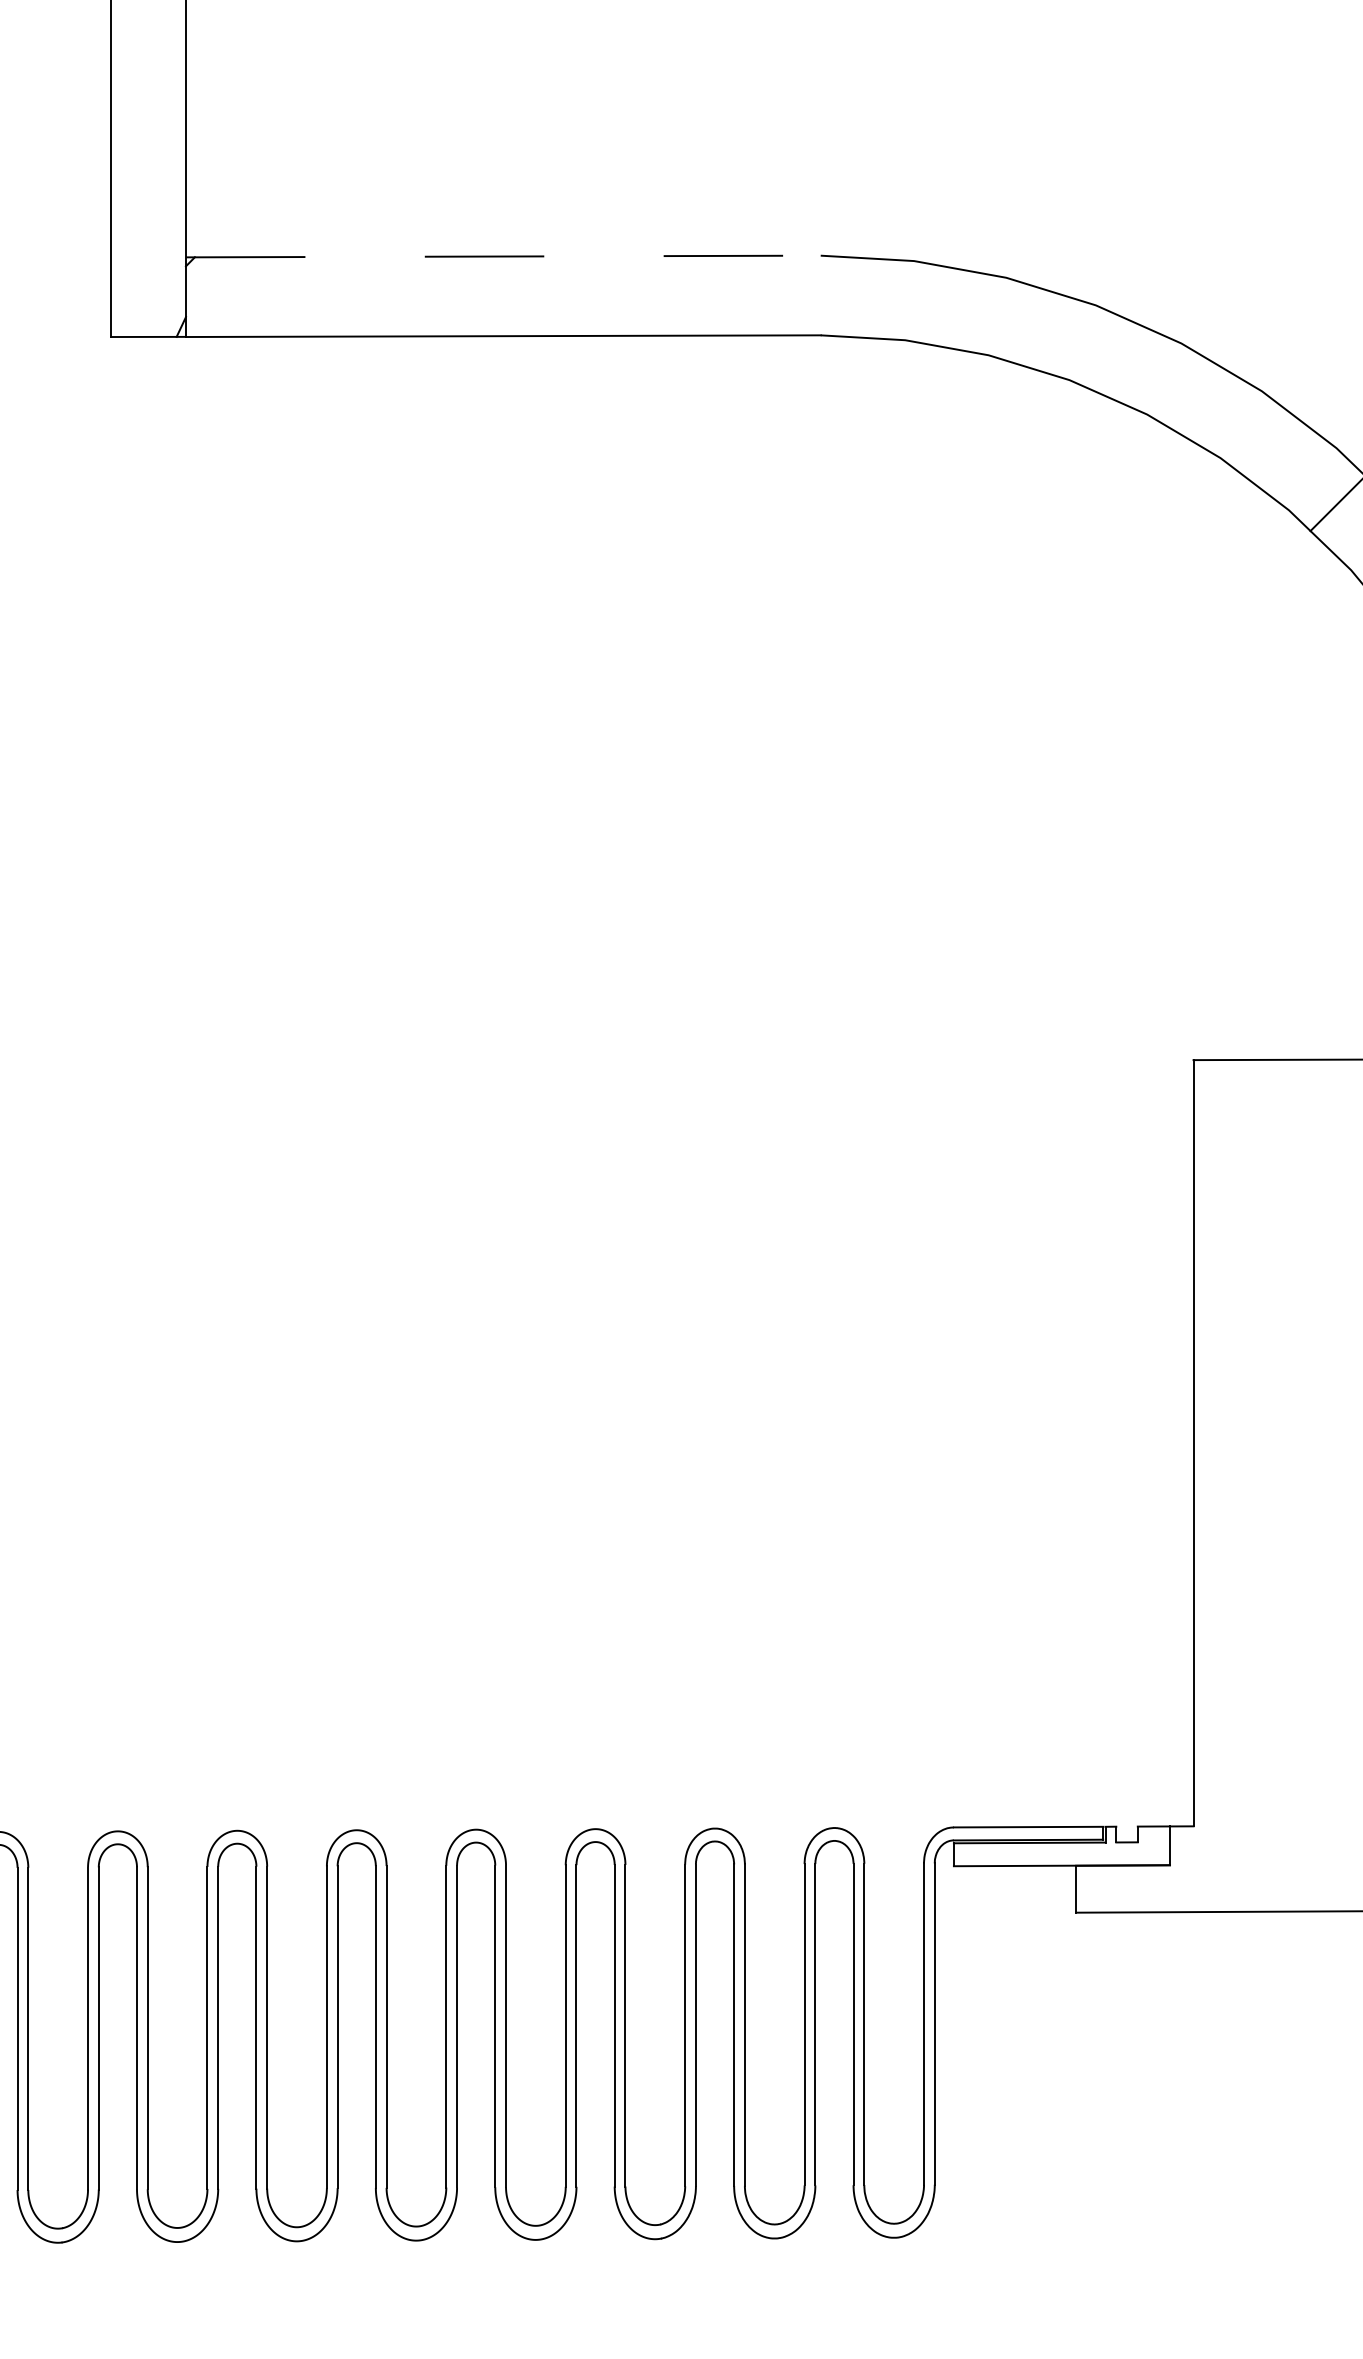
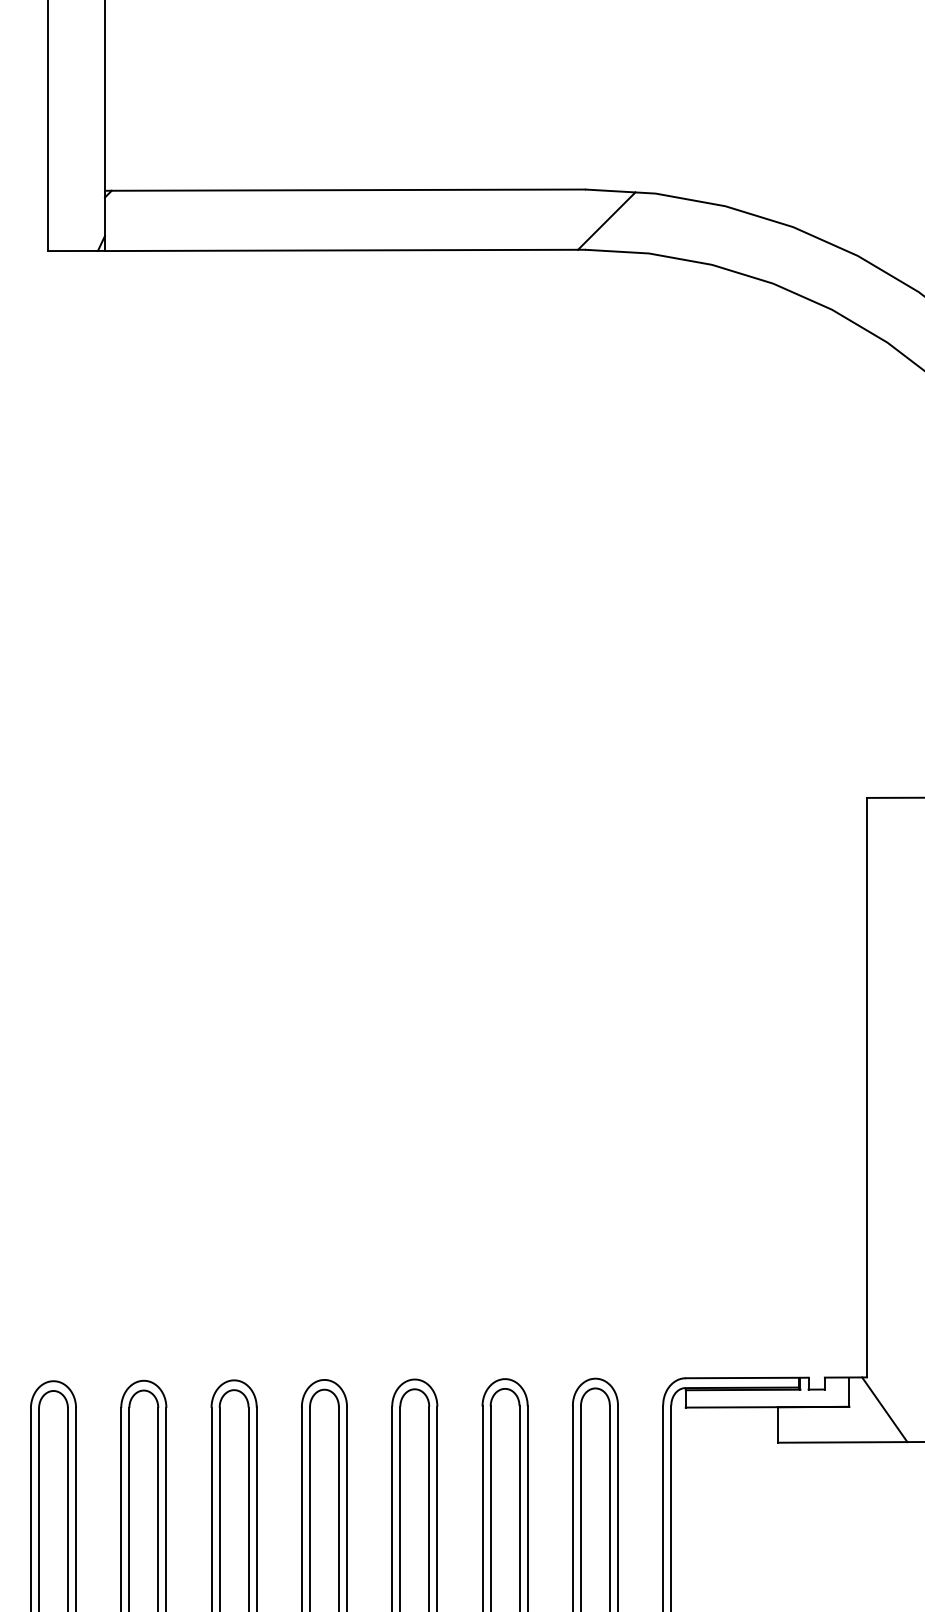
line: (503, 256) -> (345, 190), dashed -> solid
line: (849, 297) -> (606, 221), added
line: (1216, 1868) -> (884, 1409), added

